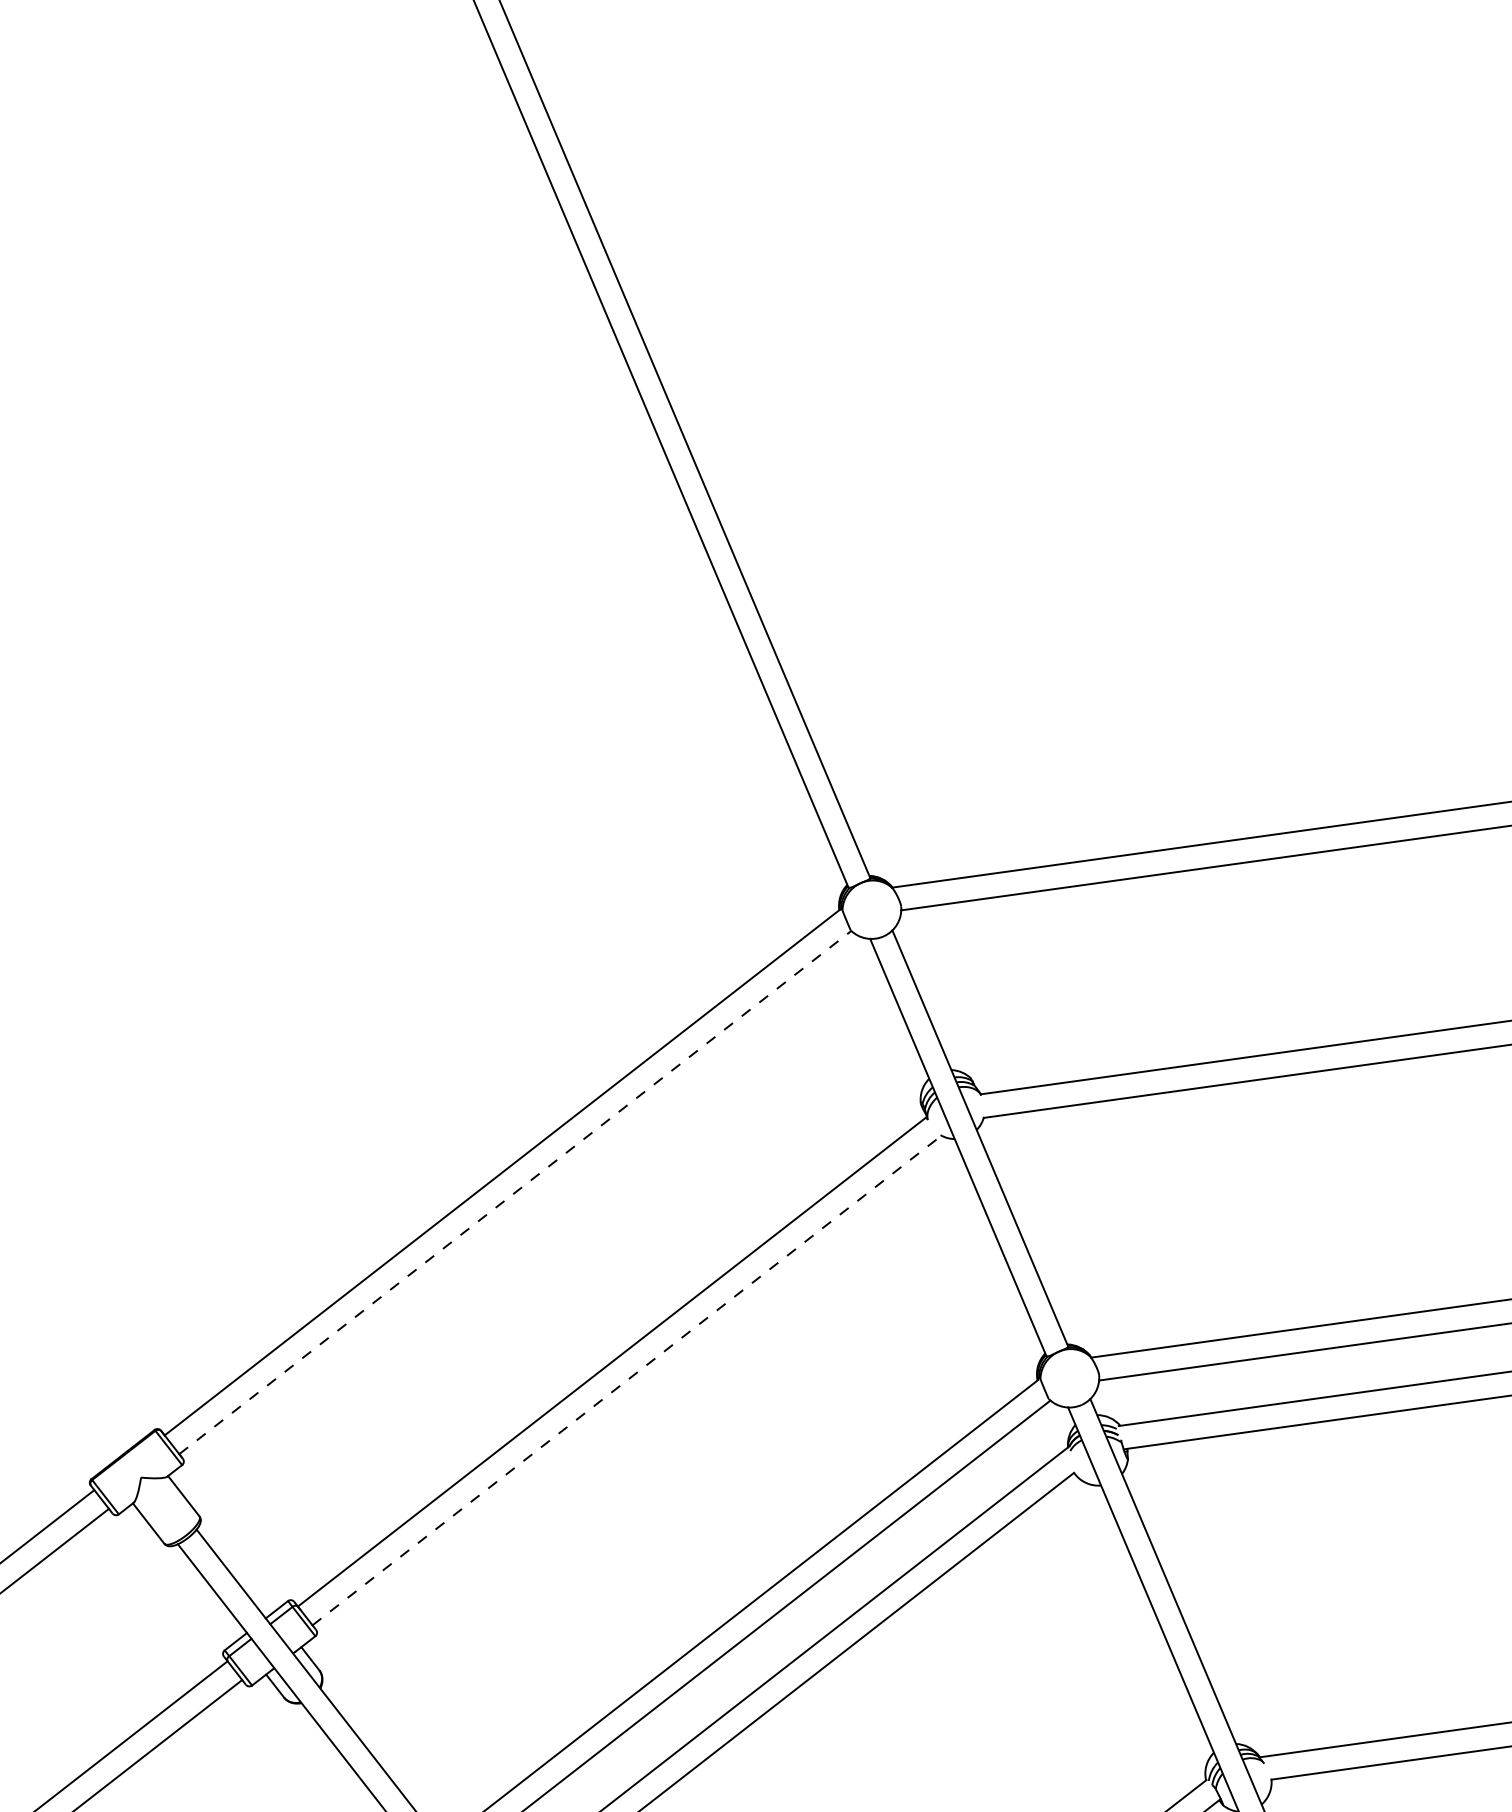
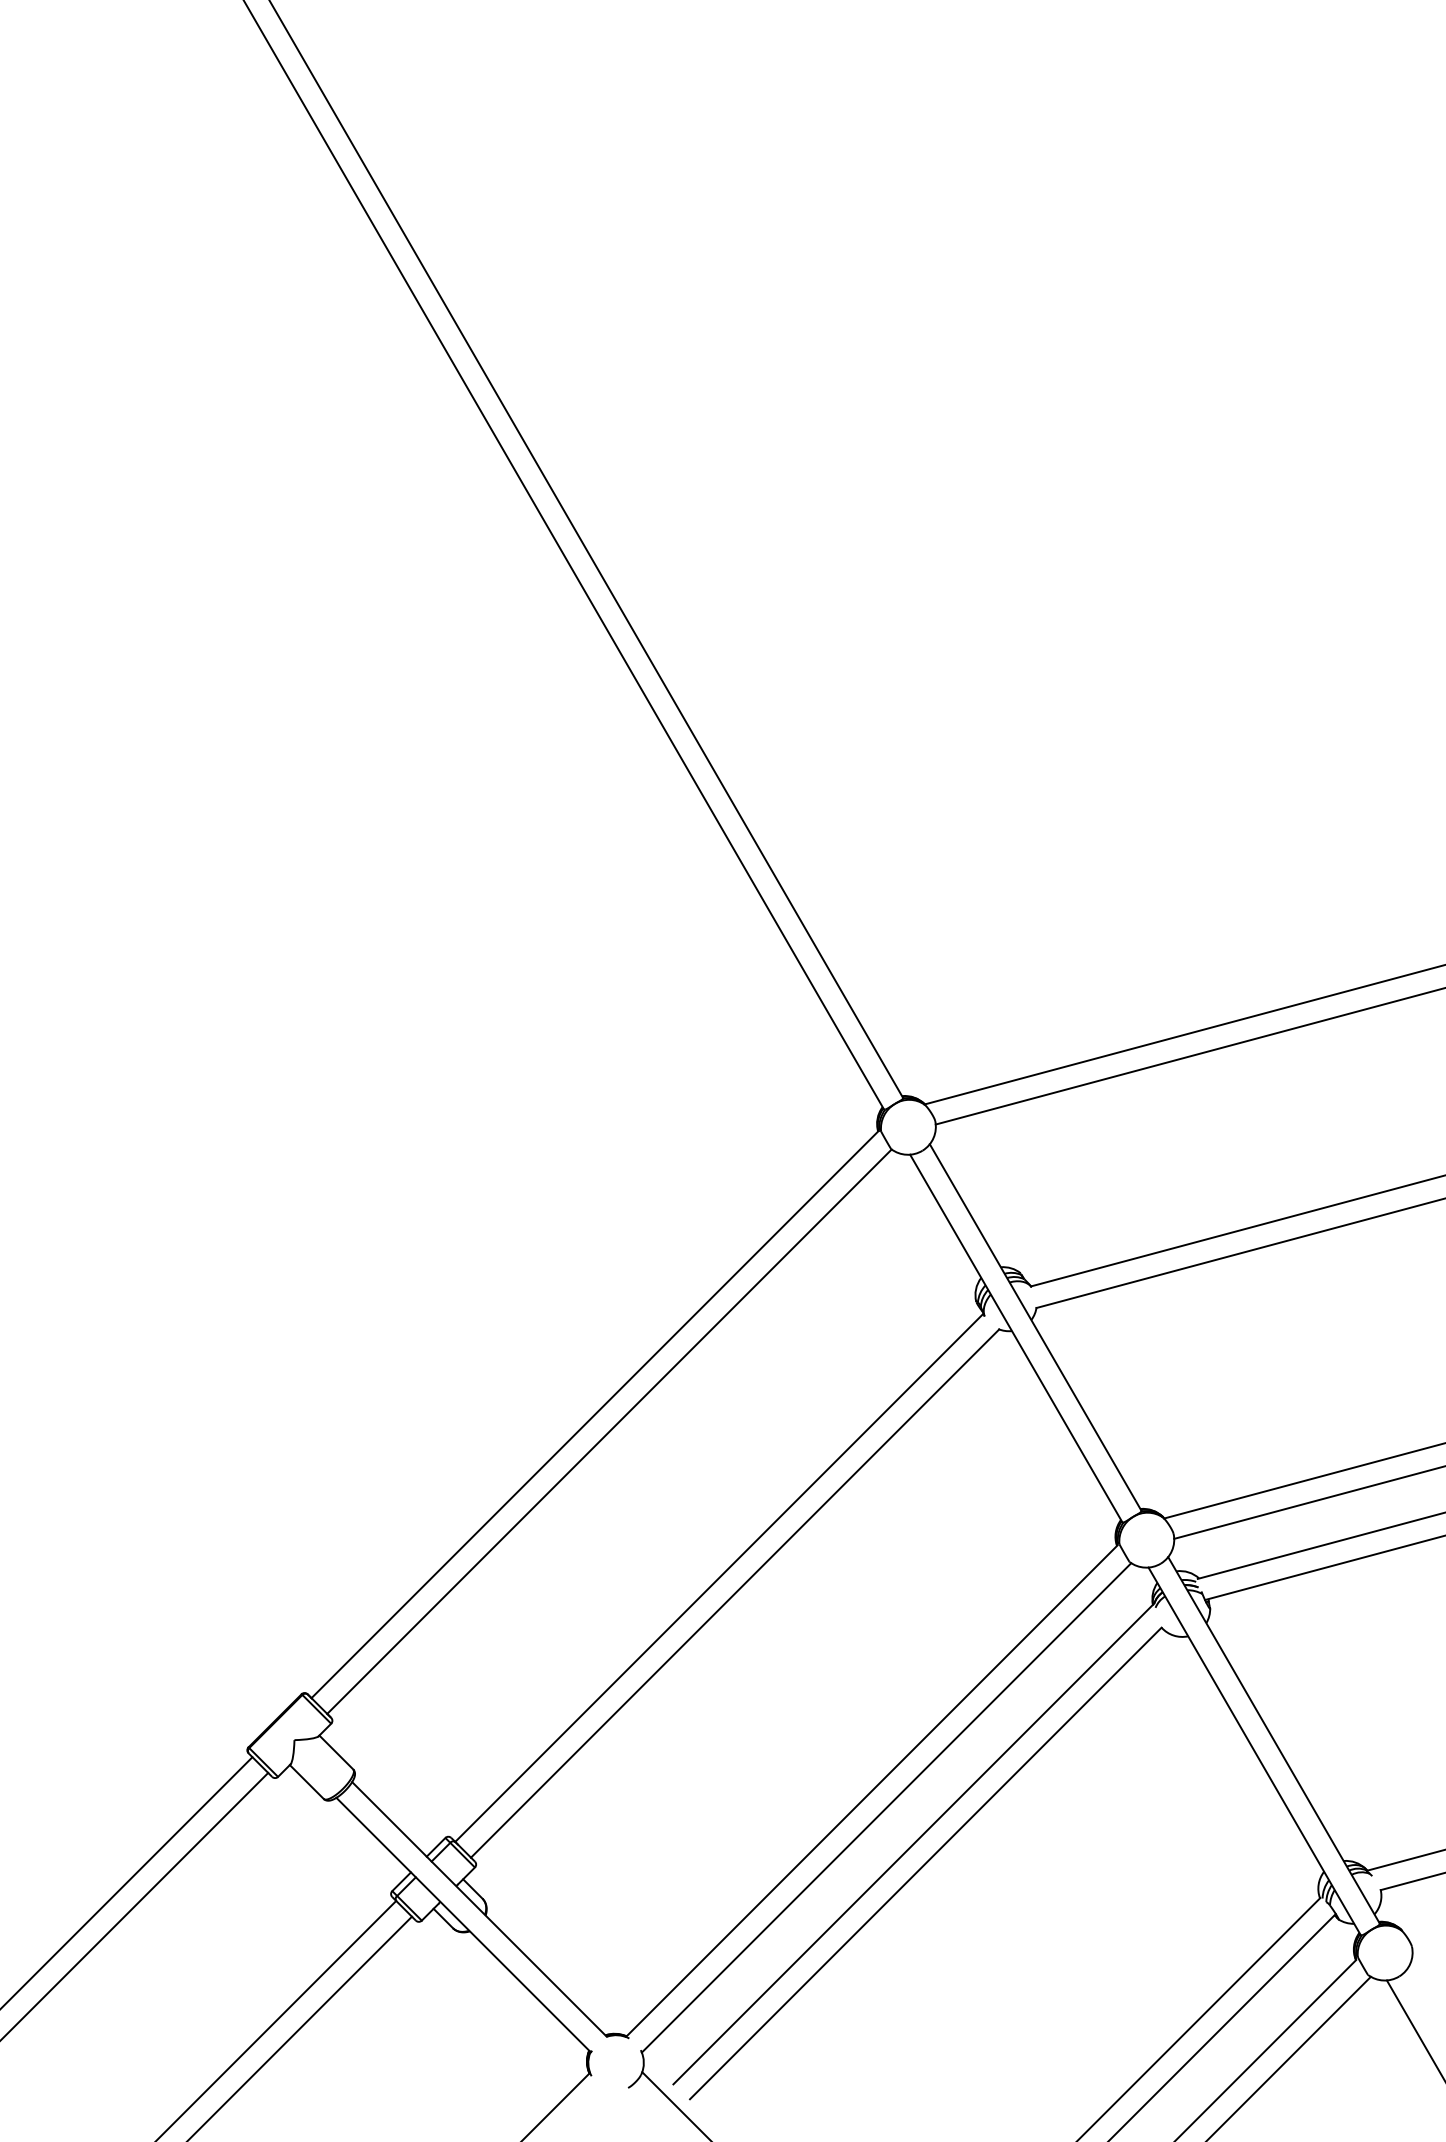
line: (515, 1192) -> (609, 1431), dashed -> solid
line: (627, 1380) -> (735, 1593), dashed -> solid

